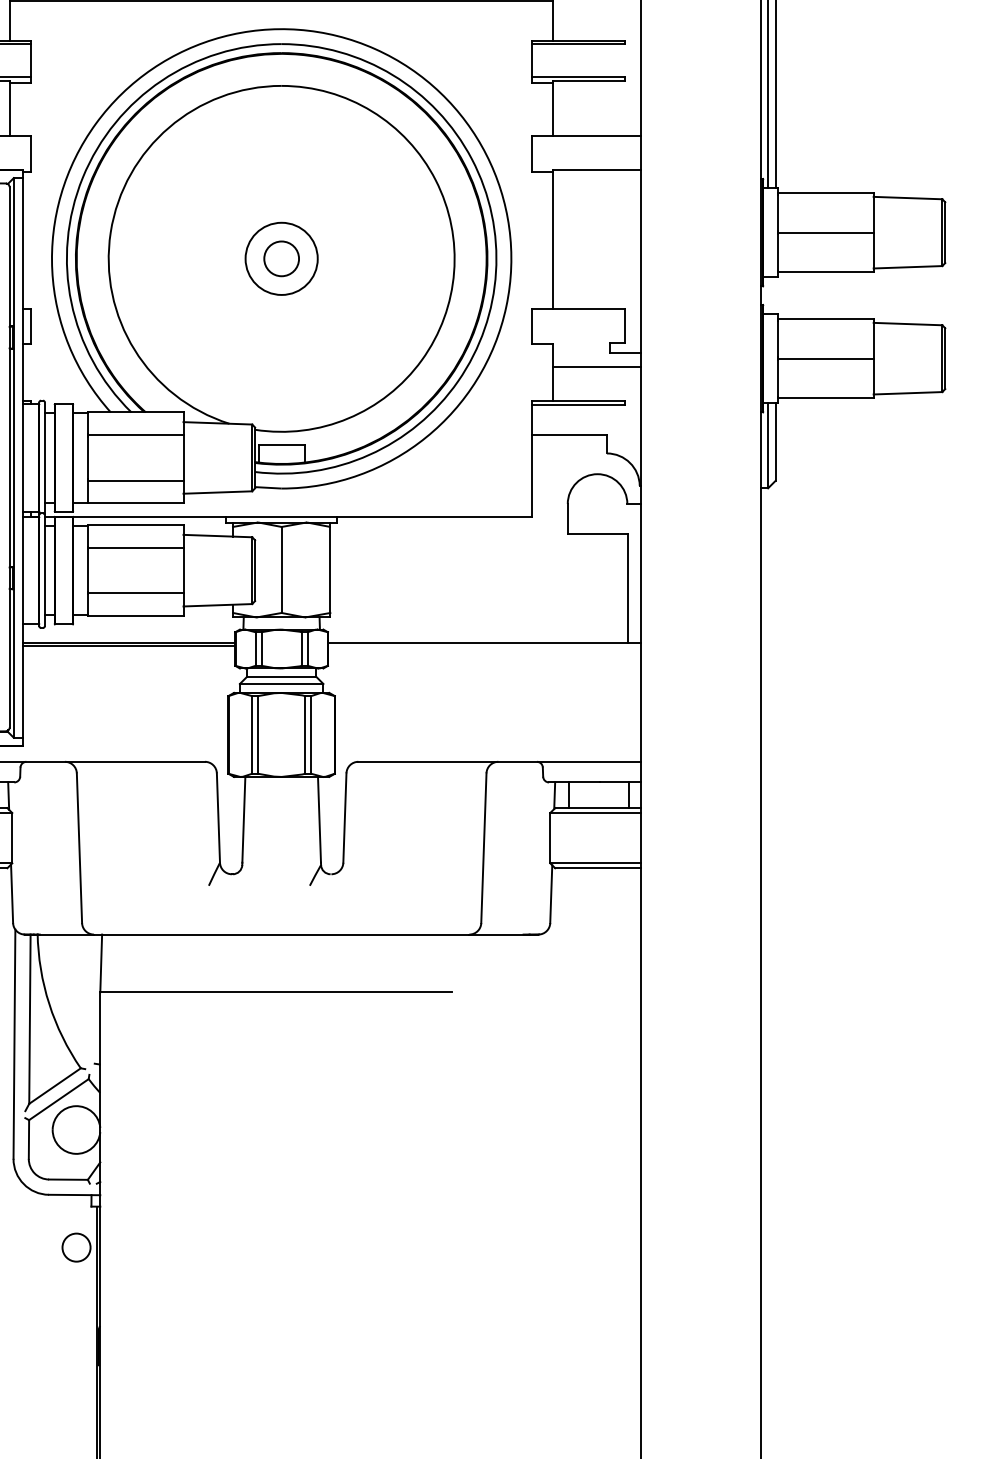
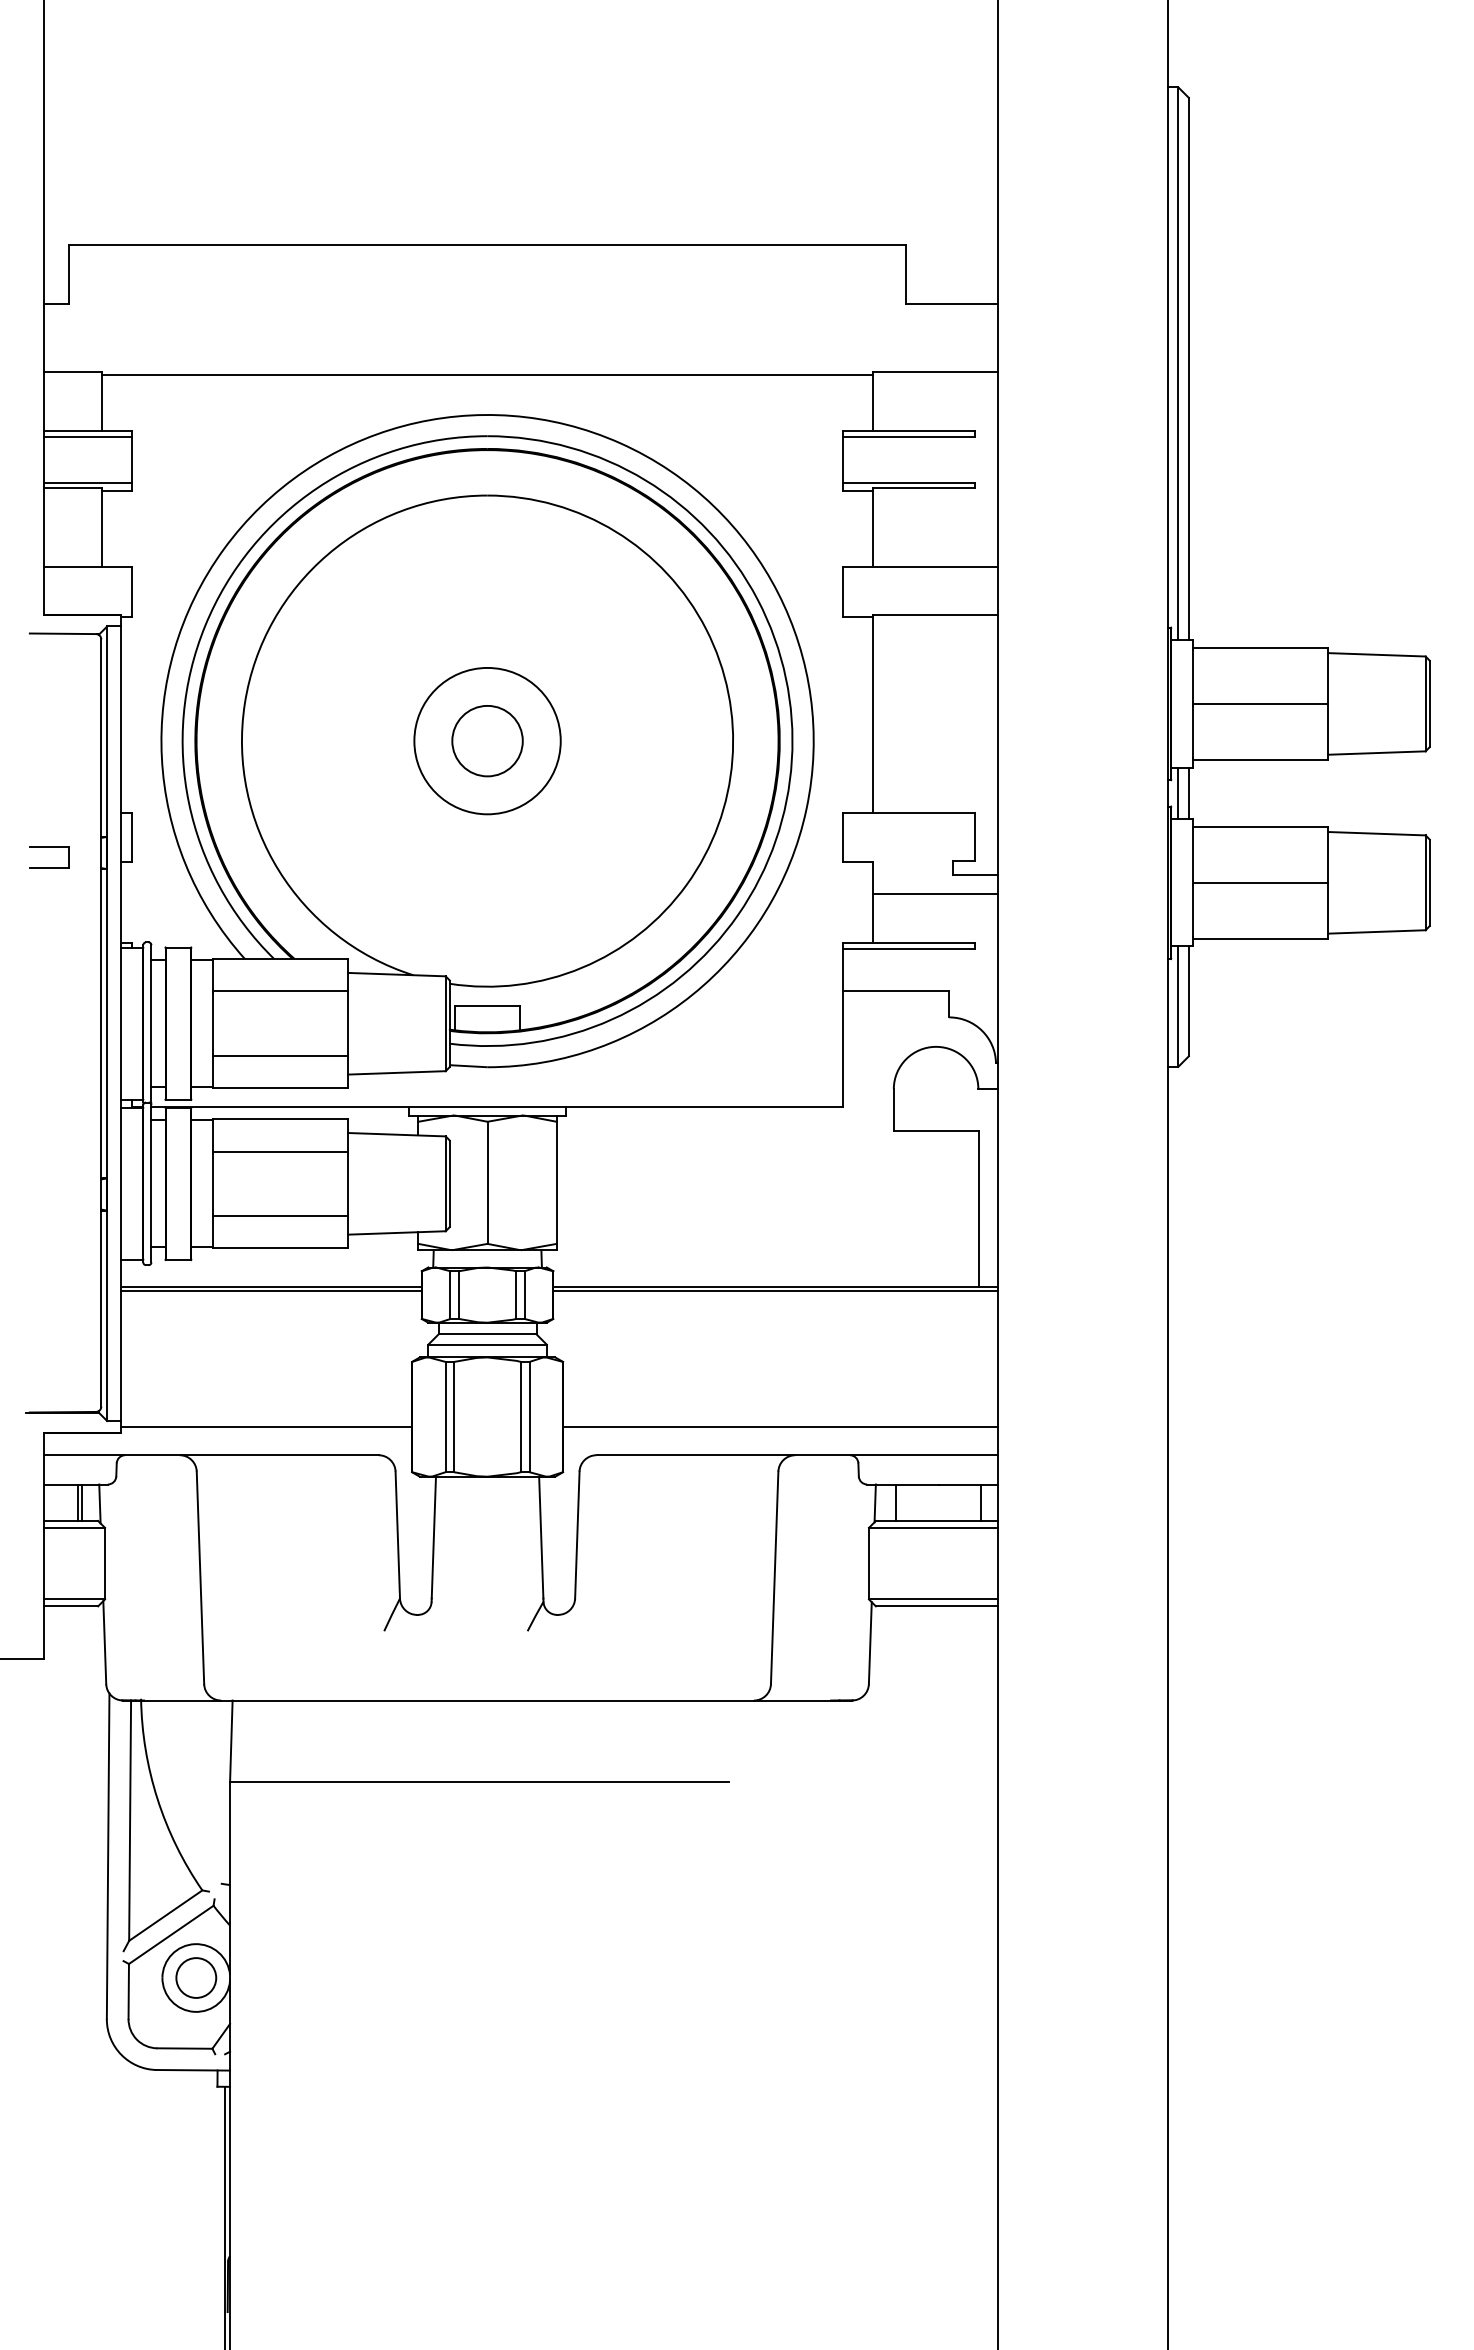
circle: (281, 258) -> (487, 740), size x1.43
circle: (281, 258) -> (487, 740), size x1.43
line: (768, 295) -> (1178, 793), added
line: (775, 295) -> (1188, 793), added
line: (484, 646) -> (775, 1291), added
line: (125, 741) -> (266, 1426), added
line: (487, 741) -> (780, 1426), added
circle: (76, 1247) -> (196, 1977), moved

